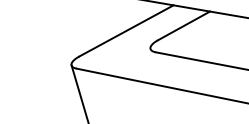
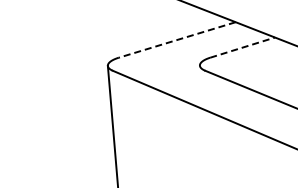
line: (183, 25) -> (242, 47), solid -> dashed
line: (125, 31) -> (176, 40), solid -> dashed

